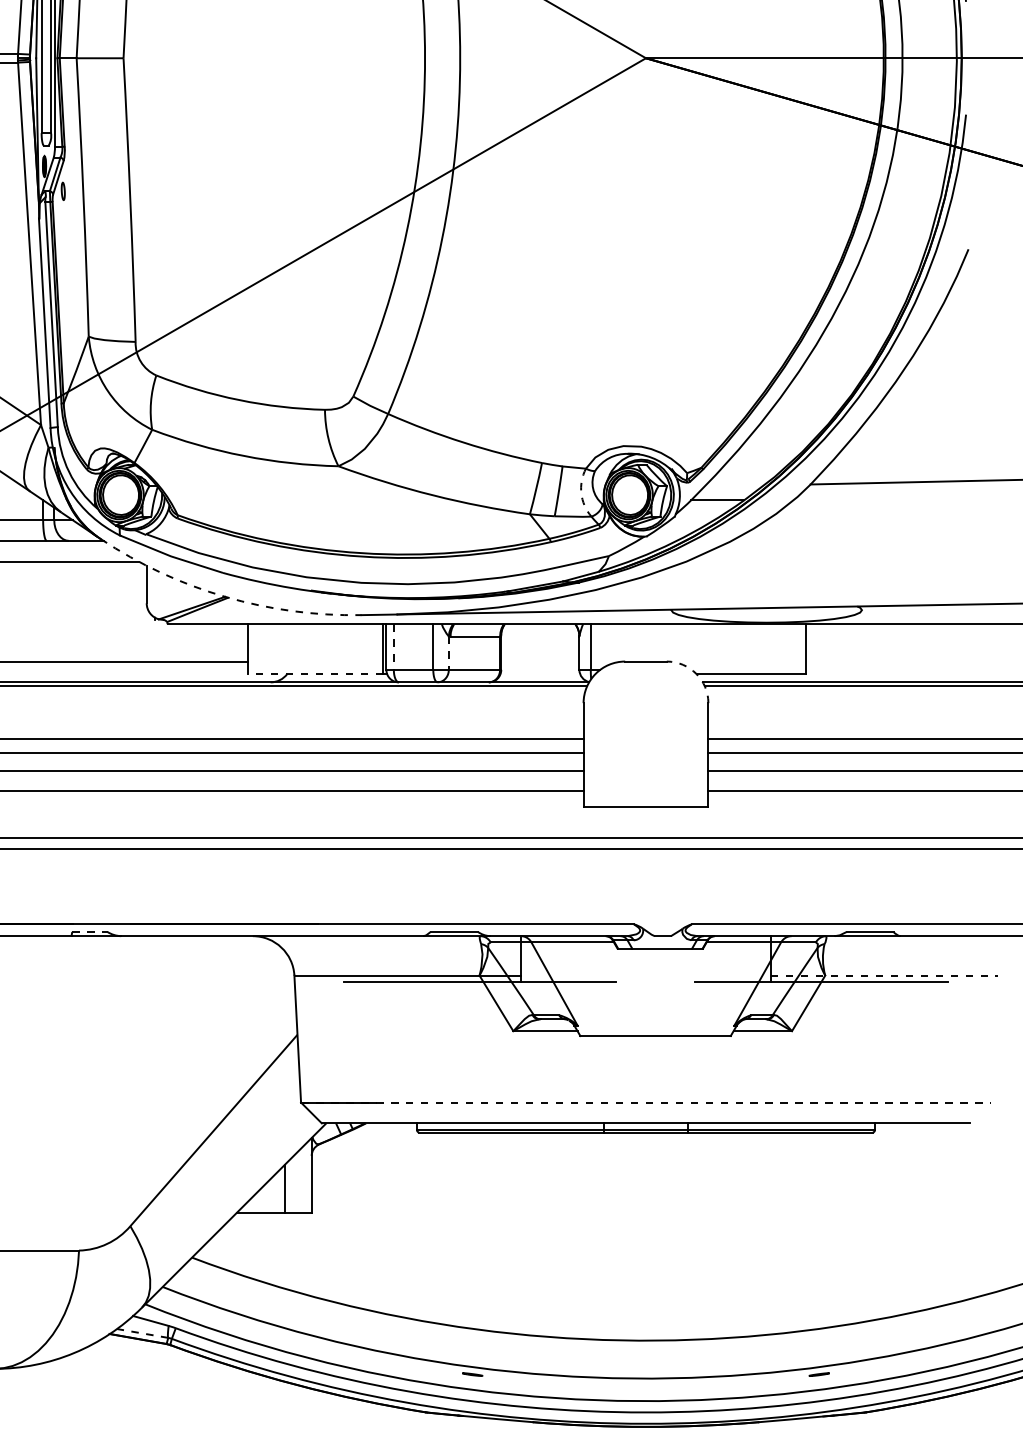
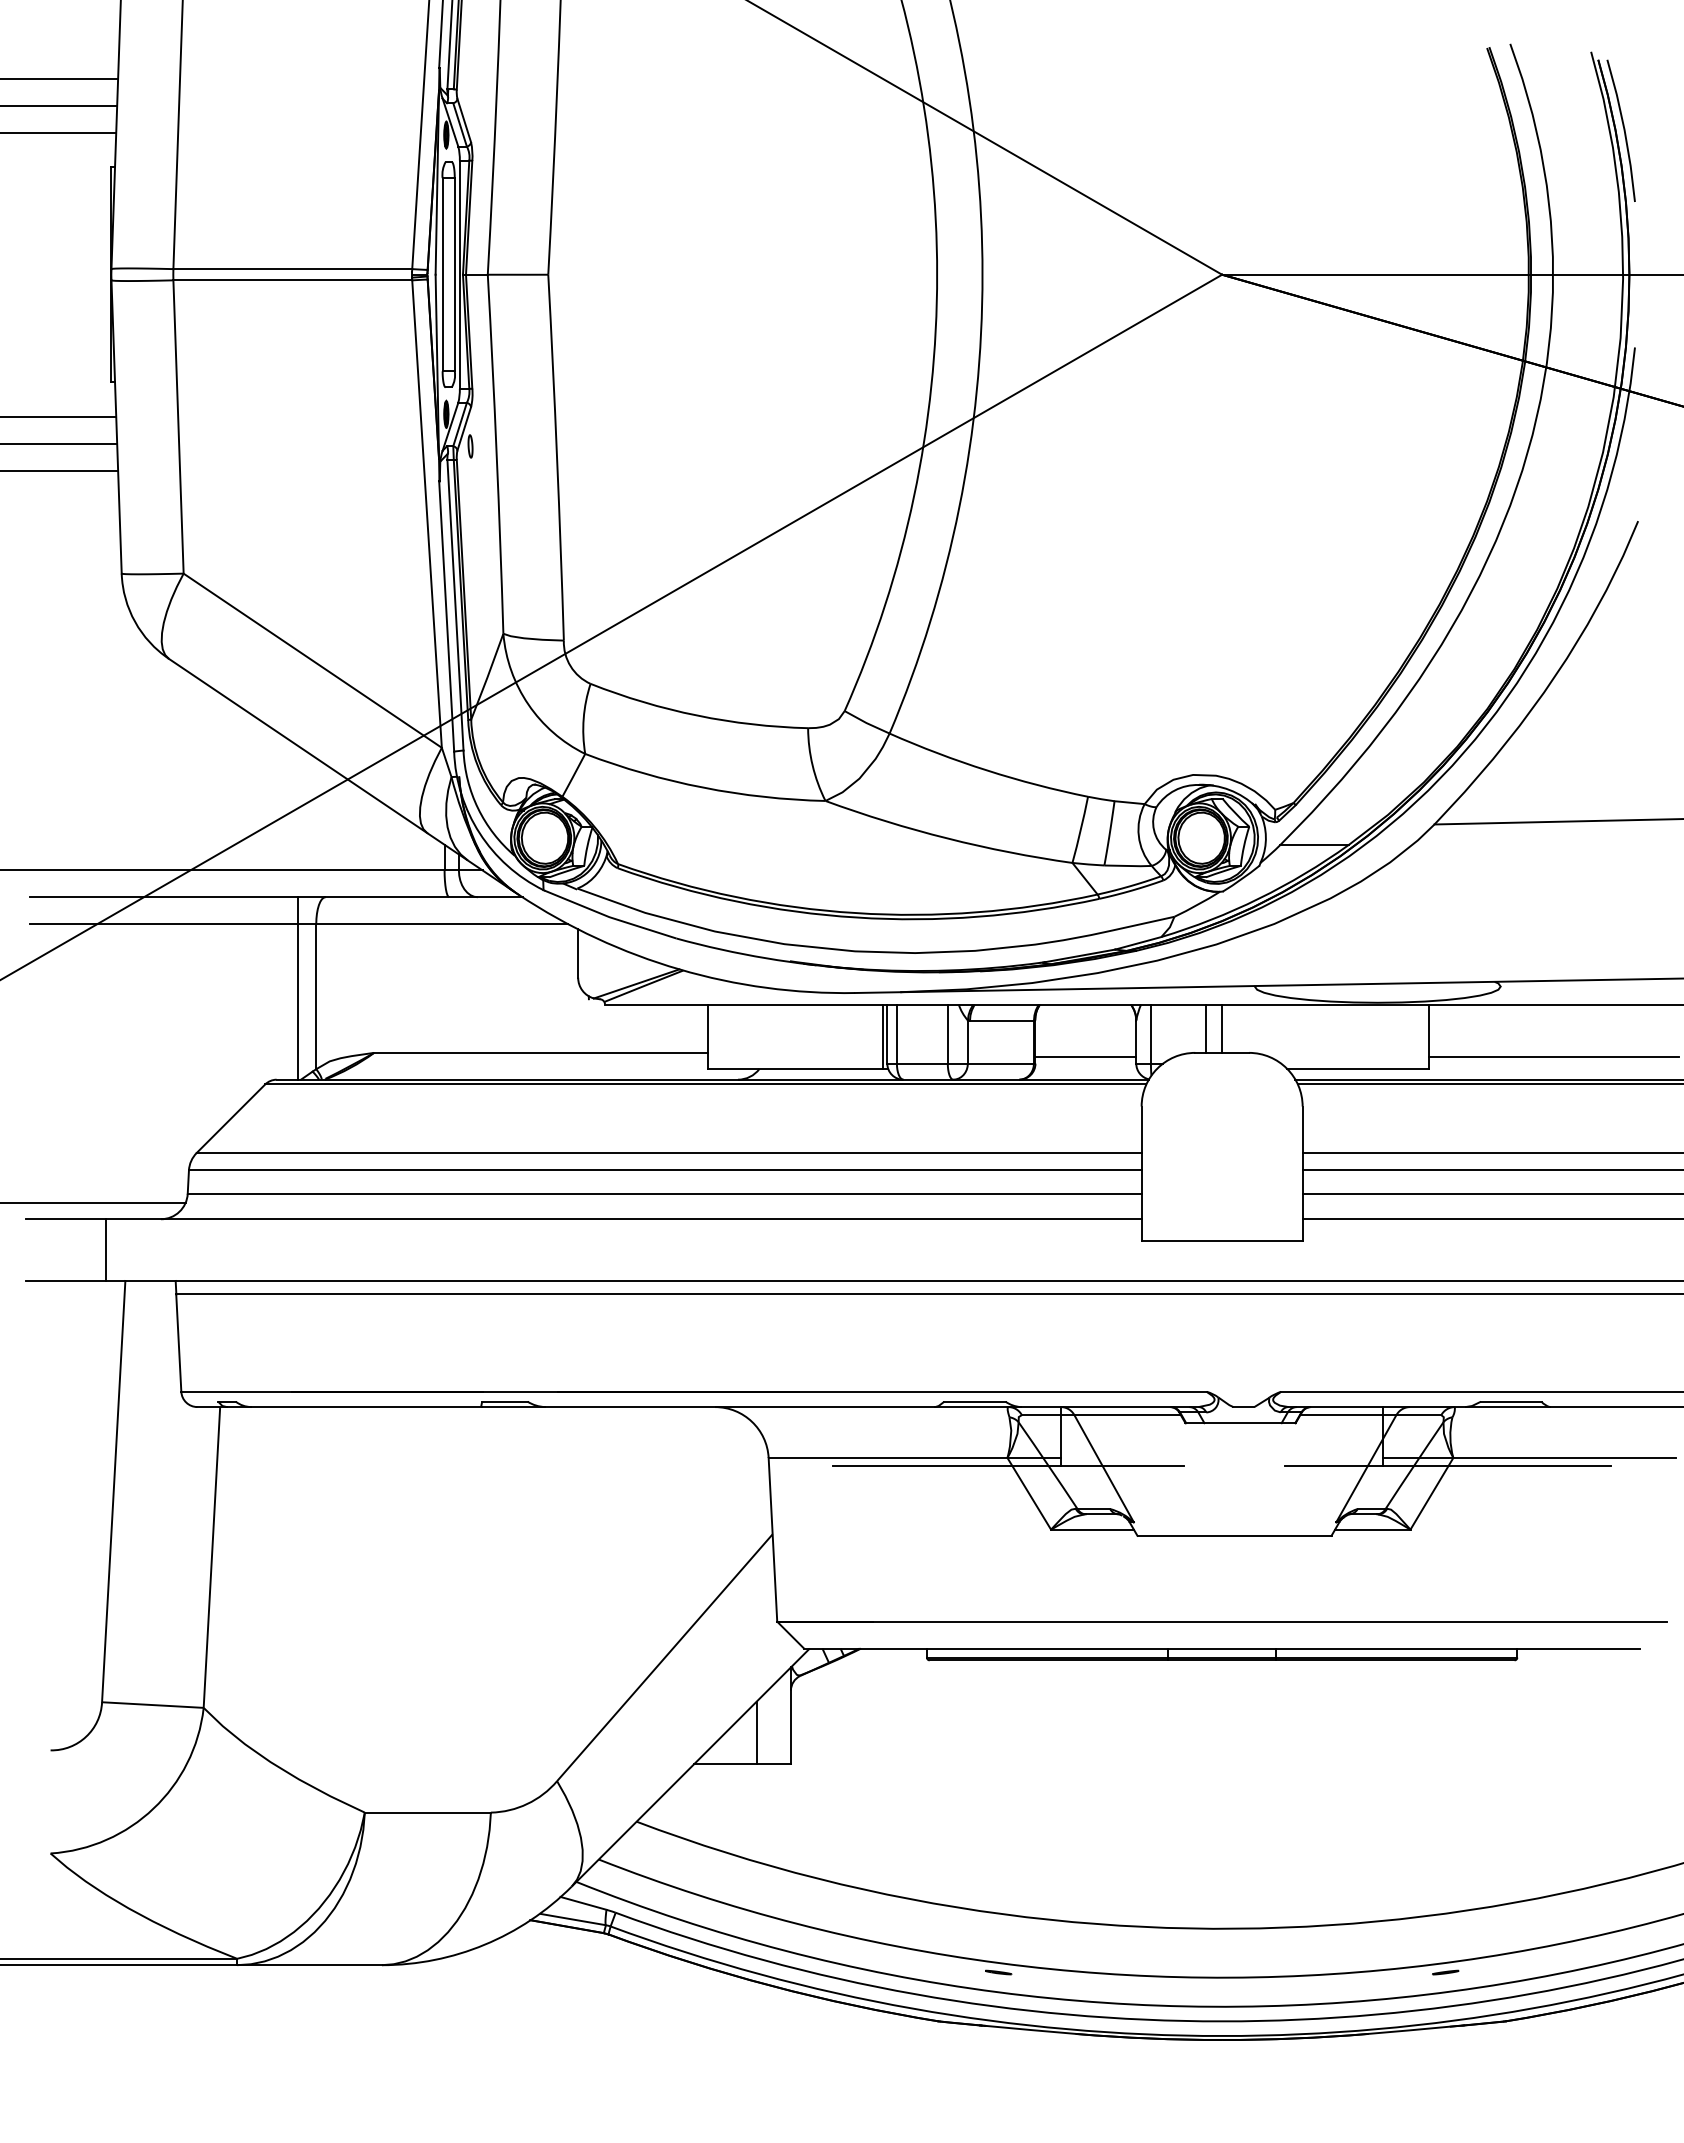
arc: (581, 493) -> (1138, 836), dashed -> solid
arc: (225, 596) -> (679, 969), dashed -> solid
line: (633, 642) -> (1205, 1028), added
line: (646, 642) -> (1222, 1028), added
line: (393, 647) -> (896, 1034), dashed -> solid
line: (448, 653) -> (967, 1042), dashed -> solid
line: (540, 665) -> (1085, 1057), added
line: (902, 665) -> (1553, 1057), added
line: (315, 673) -> (795, 1068), dashed -> solid
arc: (695, 673) -> (1286, 1068), dashed -> solid
line: (89, 931) -> (504, 1401), dashed -> solid
line: (884, 975) -> (1529, 1457), dashed -> solid
line: (646, 1102) -> (1222, 1621), dashed -> solid
line: (141, 1333) -> (571, 1919), dashed -> solid

